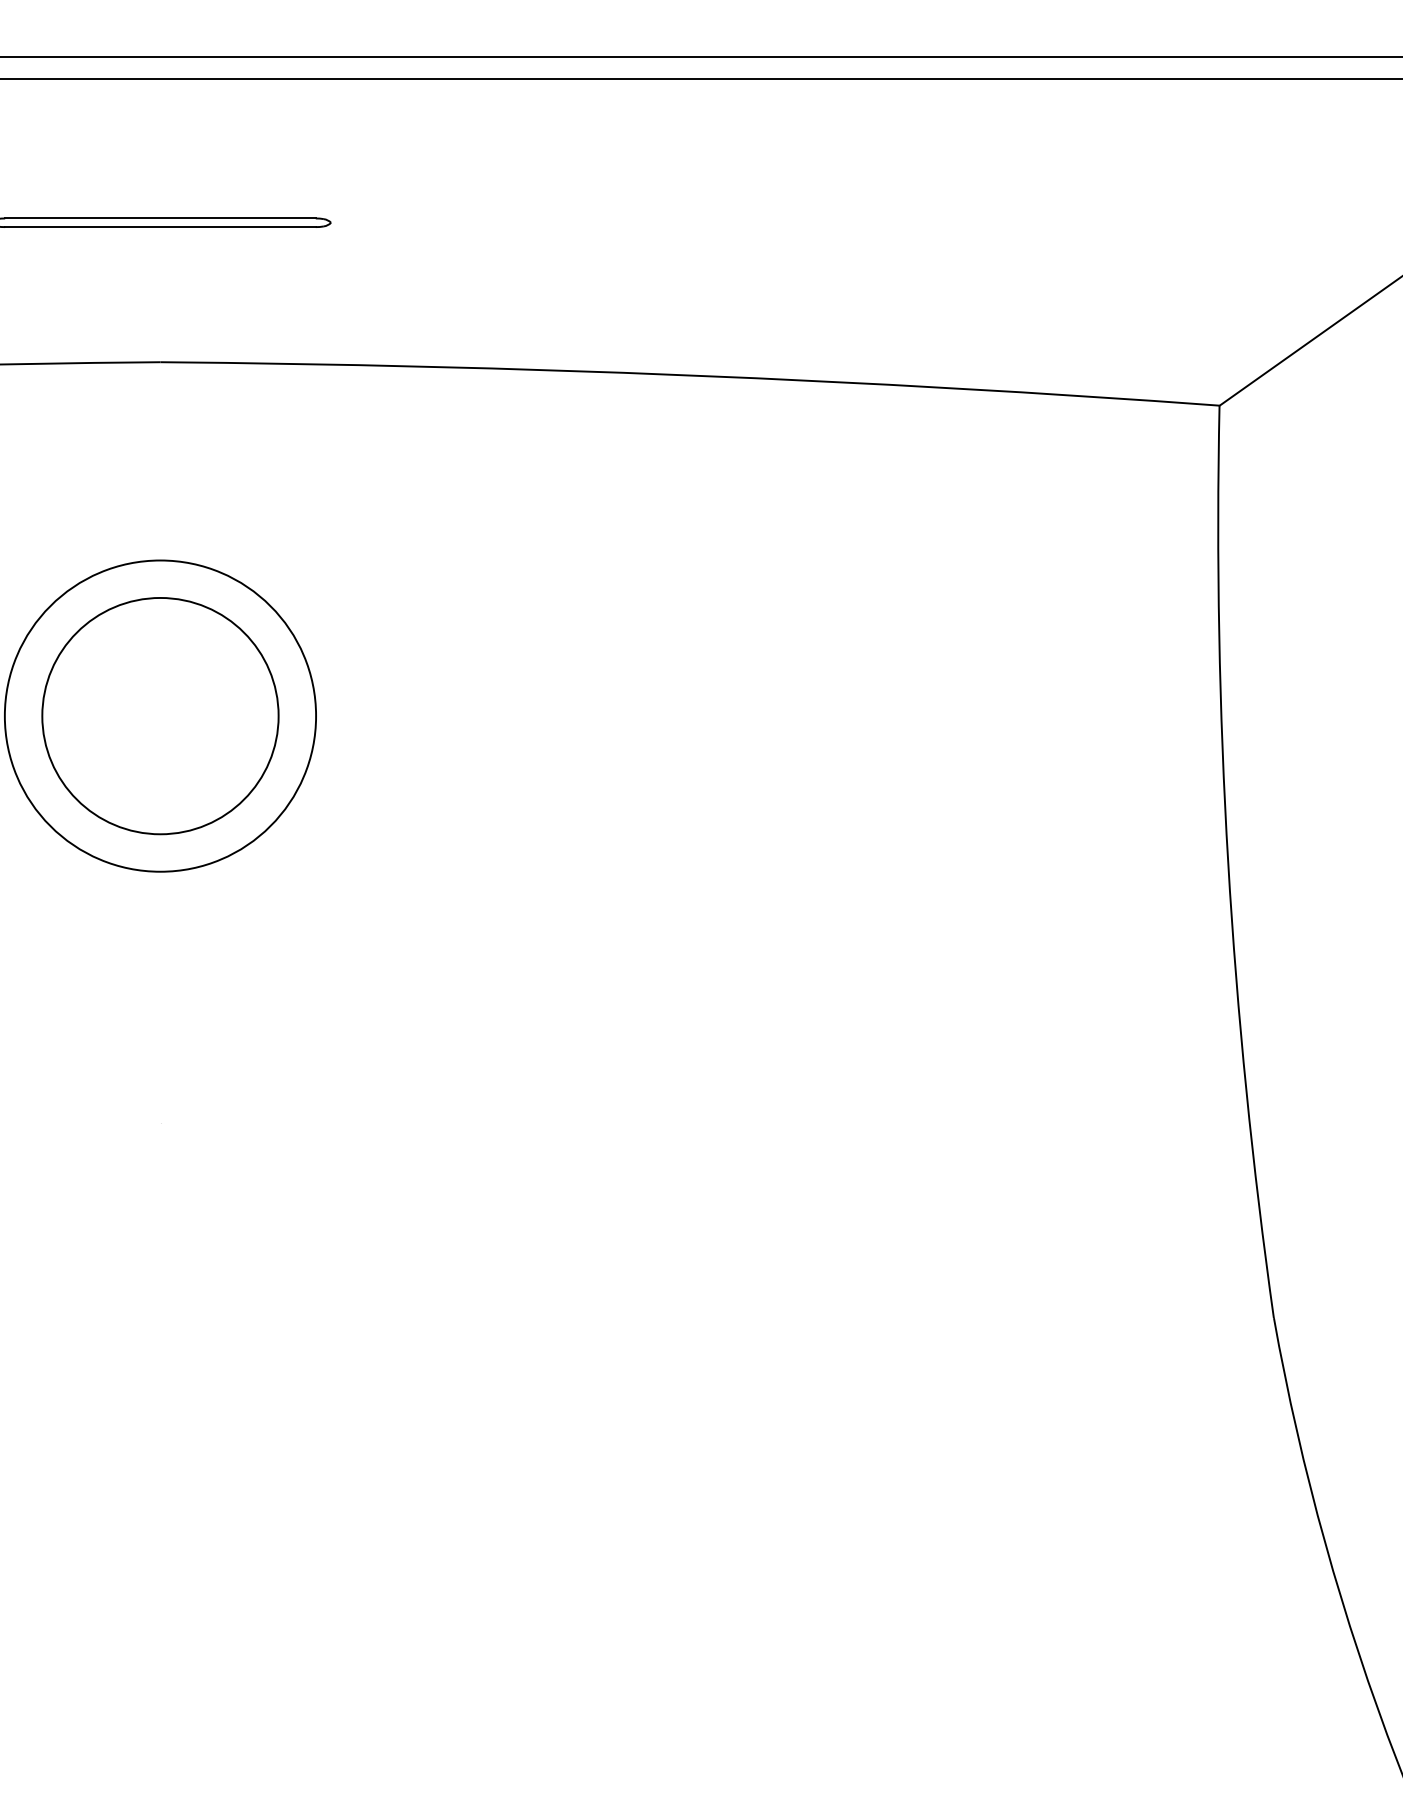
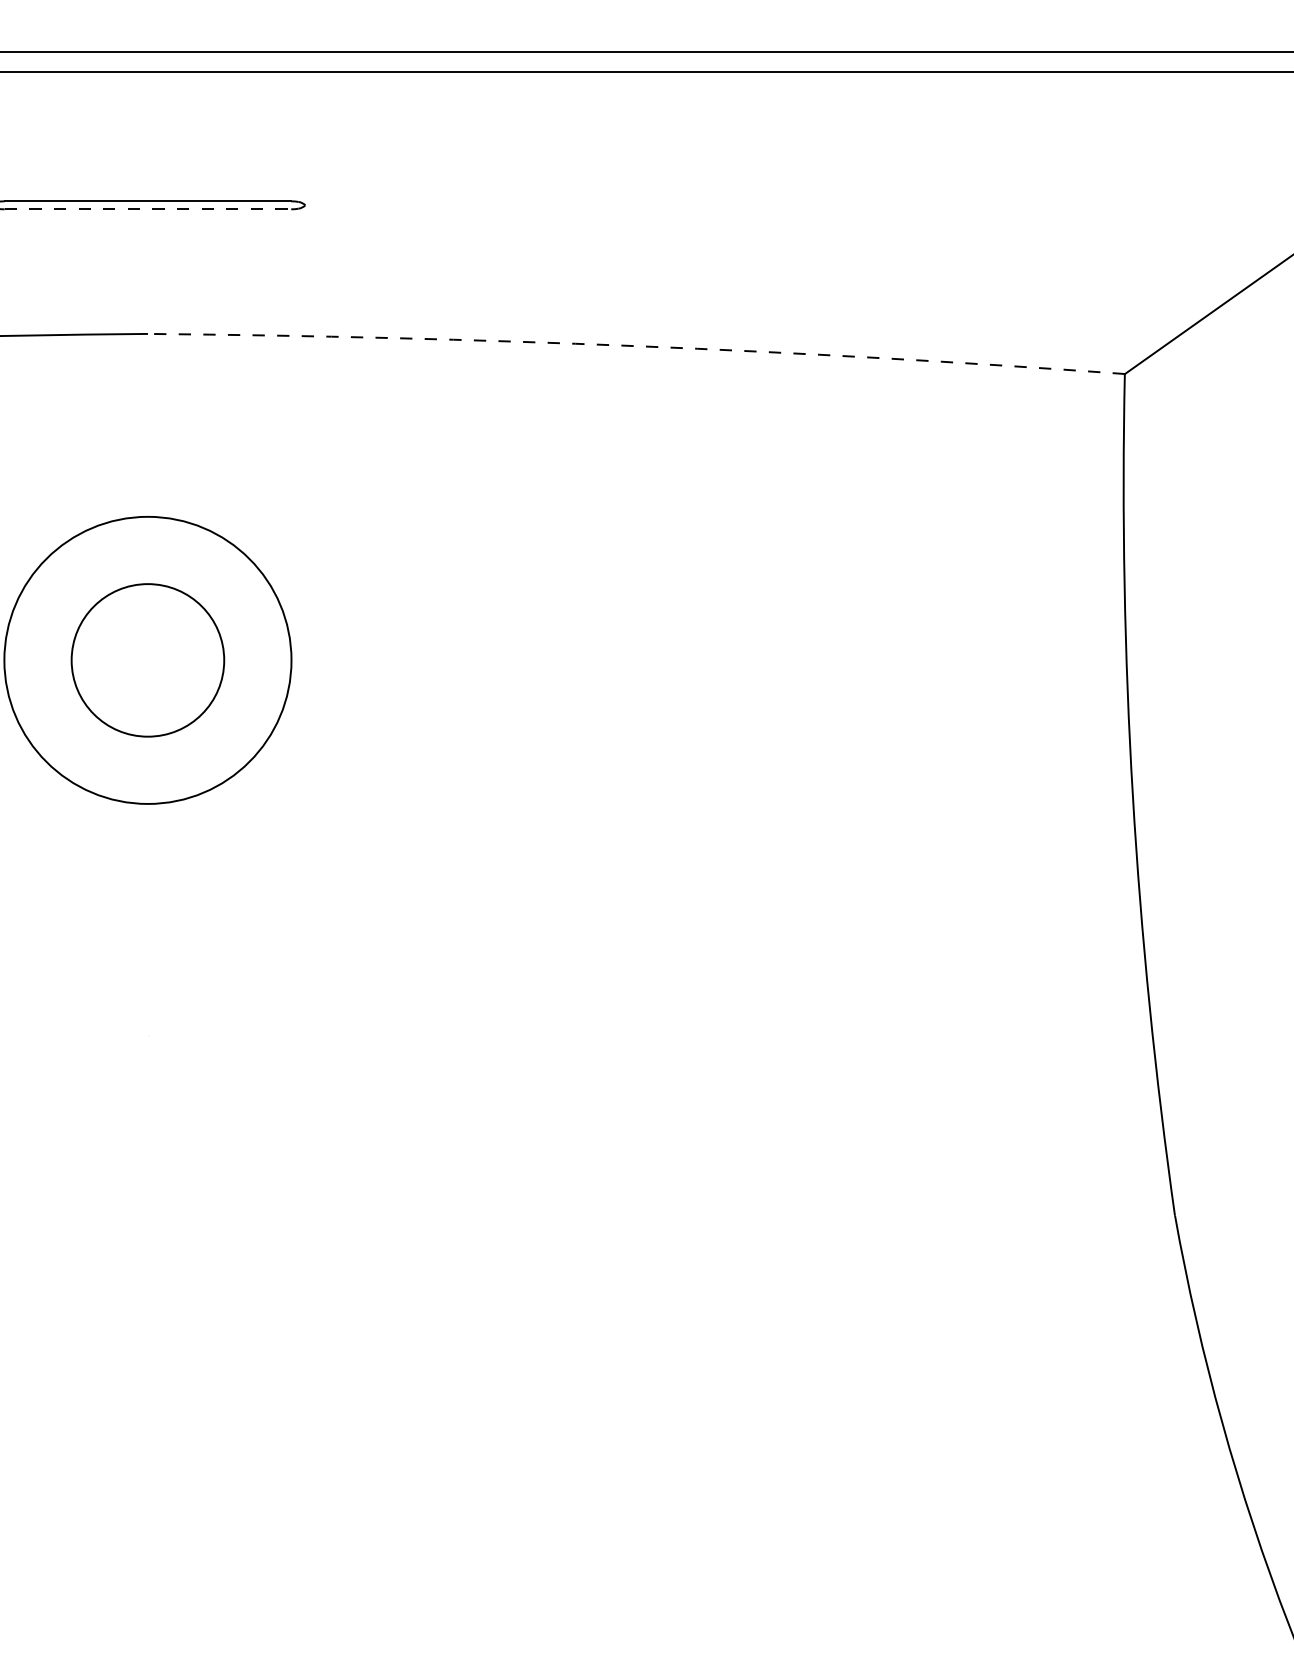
line: (161, 227) -> (148, 209), solid -> dashed
arc: (690, 375) -> (636, 346), solid -> dashed
circle: (159, 716) -> (147, 660), size x0.7

